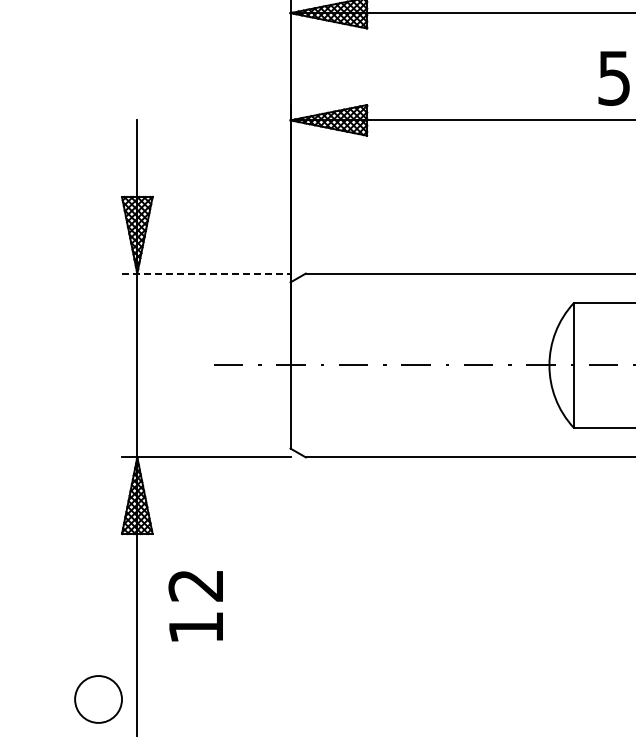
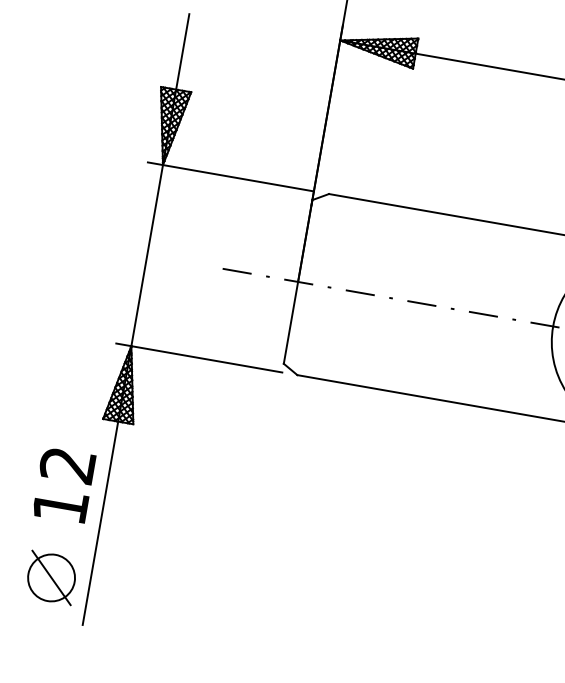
line: (206, 273) -> (231, 176), dashed -> solid
text: (195, 606) -> (63, 485), moved
line: (98, 699) -> (51, 577), added

